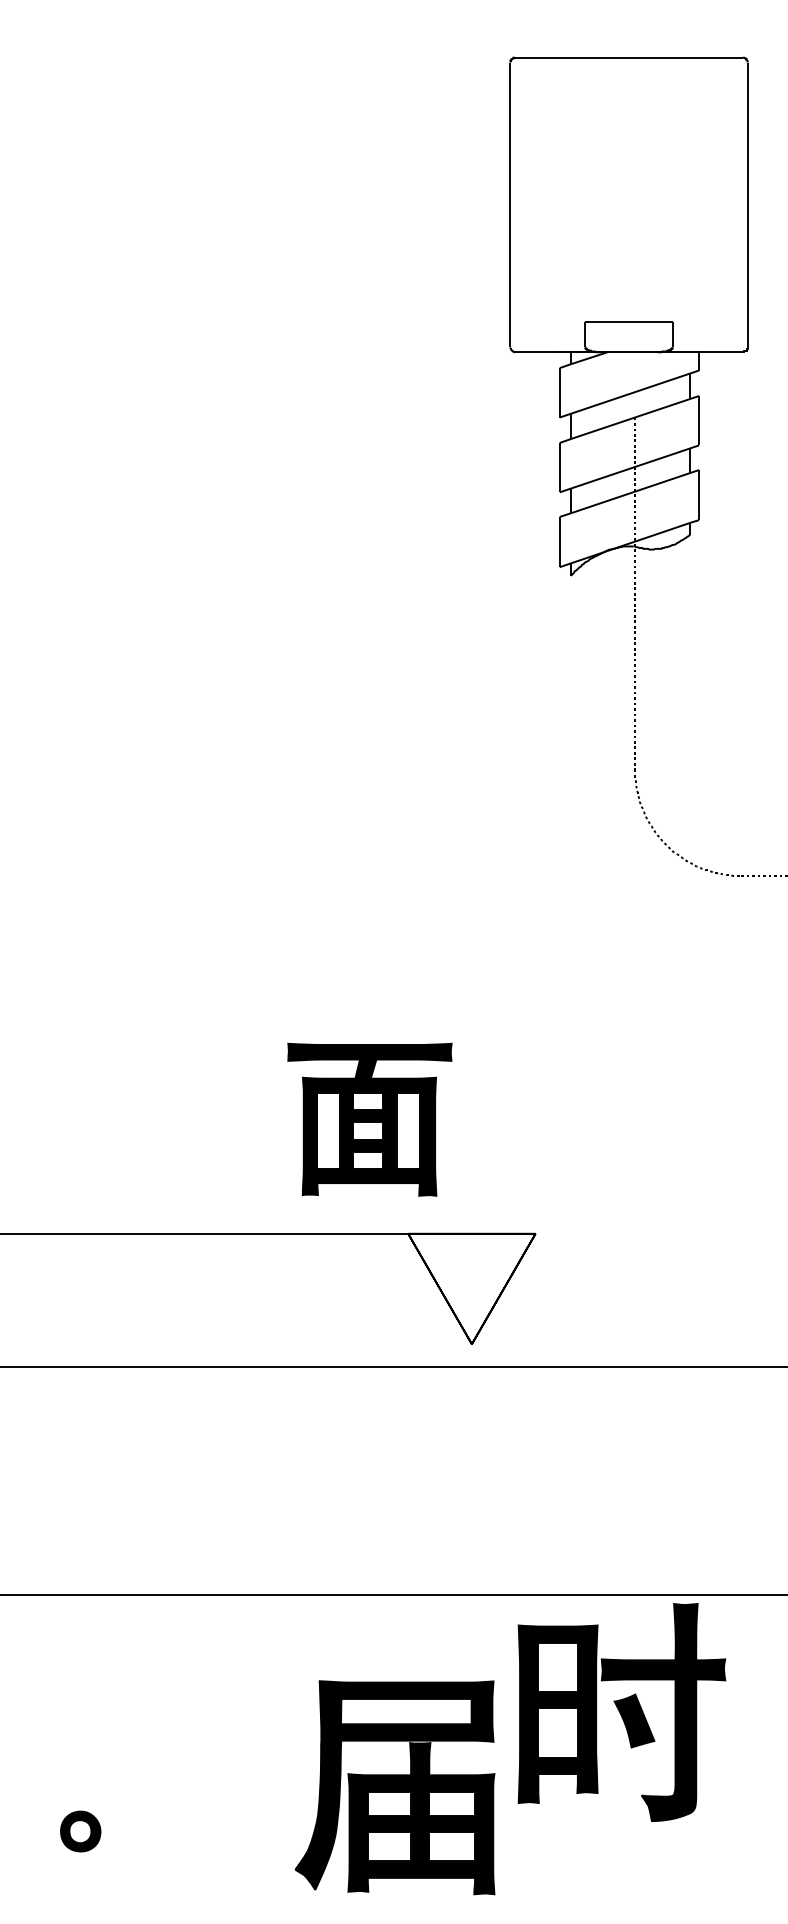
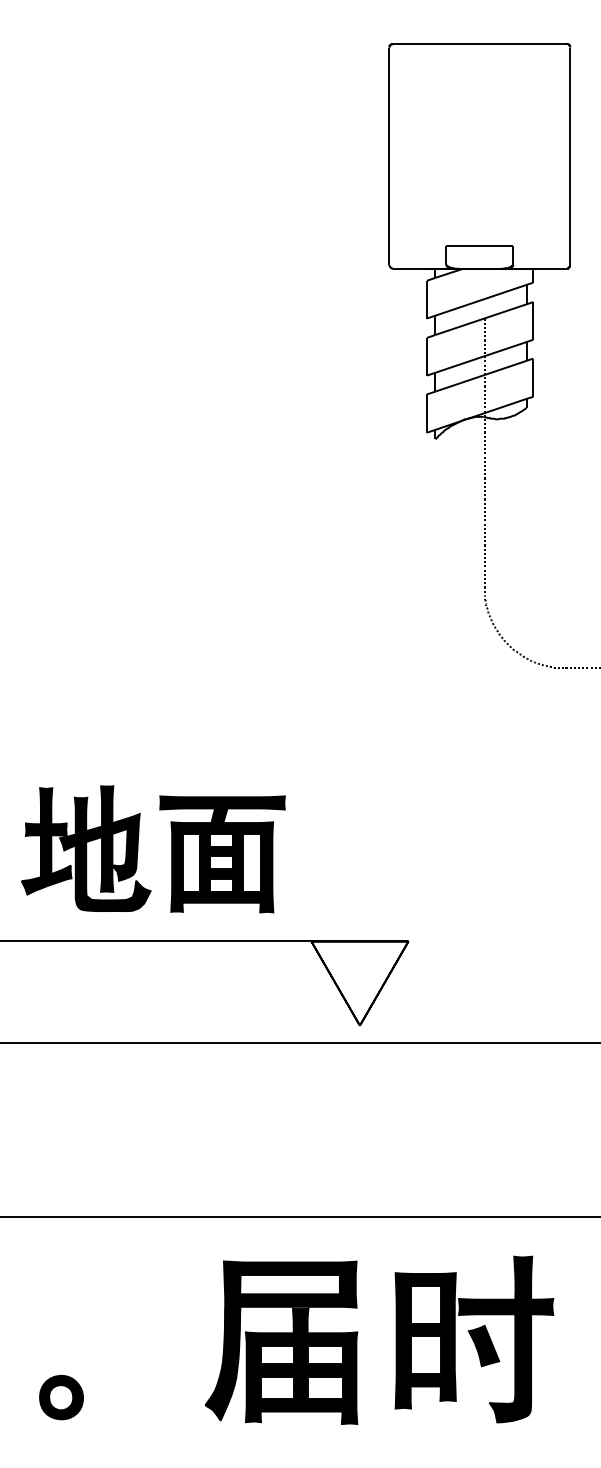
part: (113, 1111) -> (86, 848), added
part: (369, 1119) -> (222, 854), moved
part: (621, 1712) -> (474, 1339), moved
part: (395, 1787) -> (281, 1342), moved
part: (80, 1831) -> (61, 1397), size x1.43

